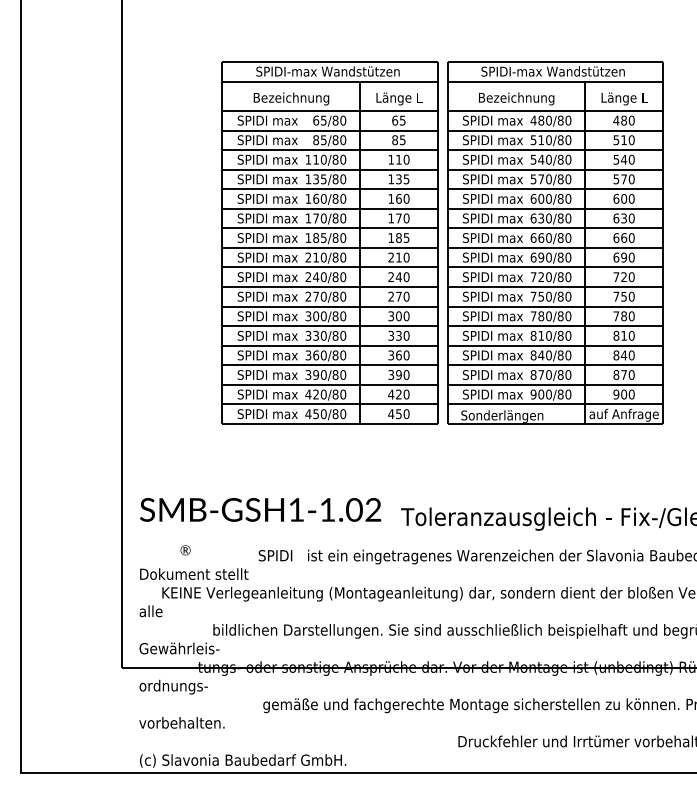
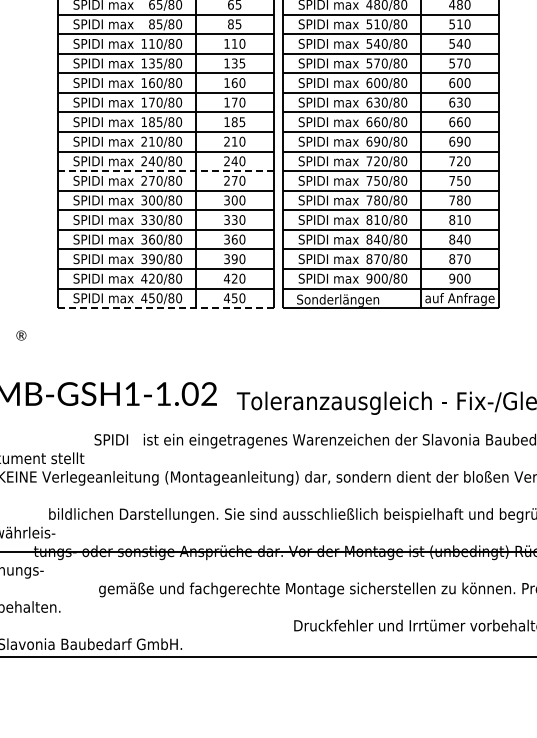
line: (330, 287) -> (166, 171), solid -> dashed
line: (330, 424) -> (166, 308), solid -> dashed
text: (185, 550) -> (21, 335), moved

